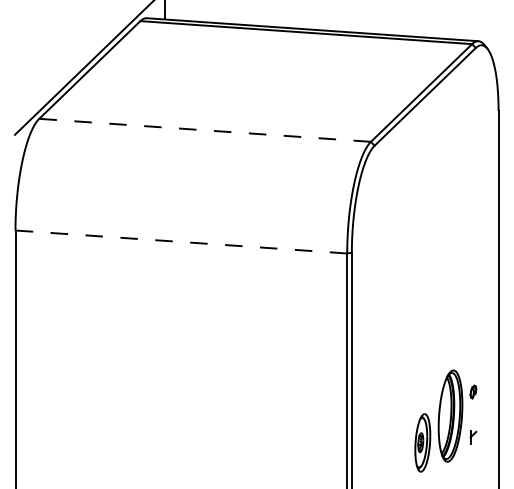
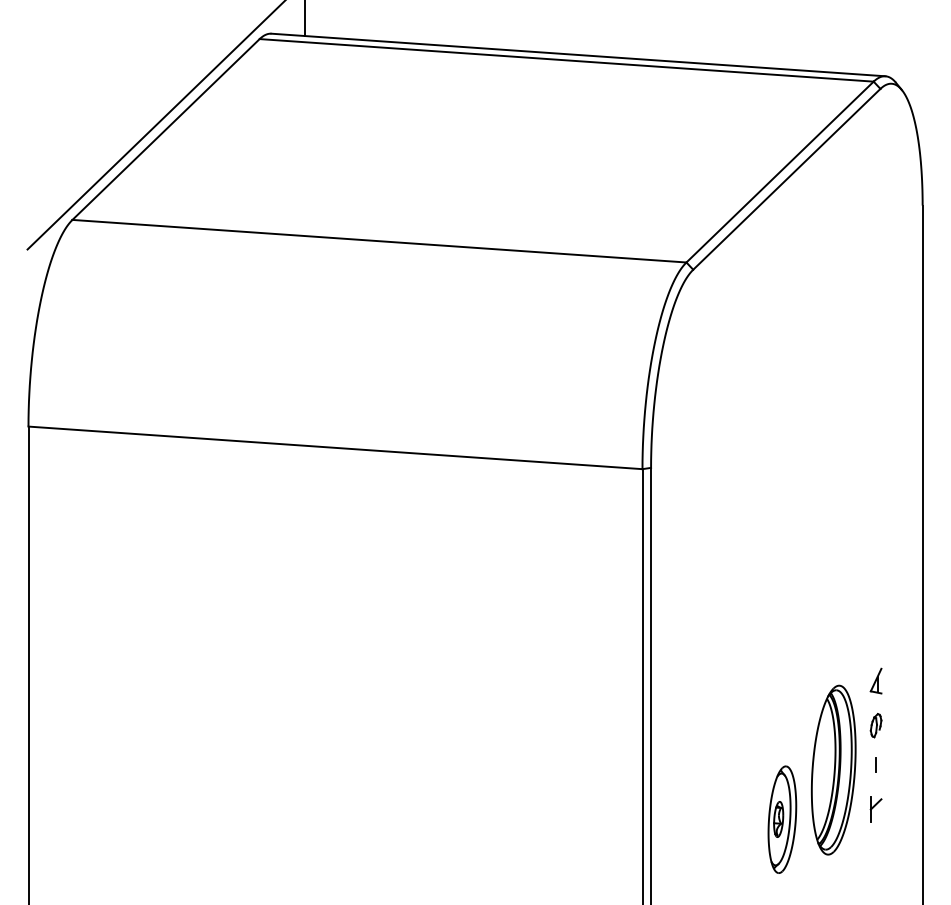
line: (204, 130) -> (378, 241), dashed -> solid
line: (180, 241) -> (333, 446), dashed -> solid
part: (473, 367) -> (876, 680), added
line: (472, 412) -> (874, 763), added

